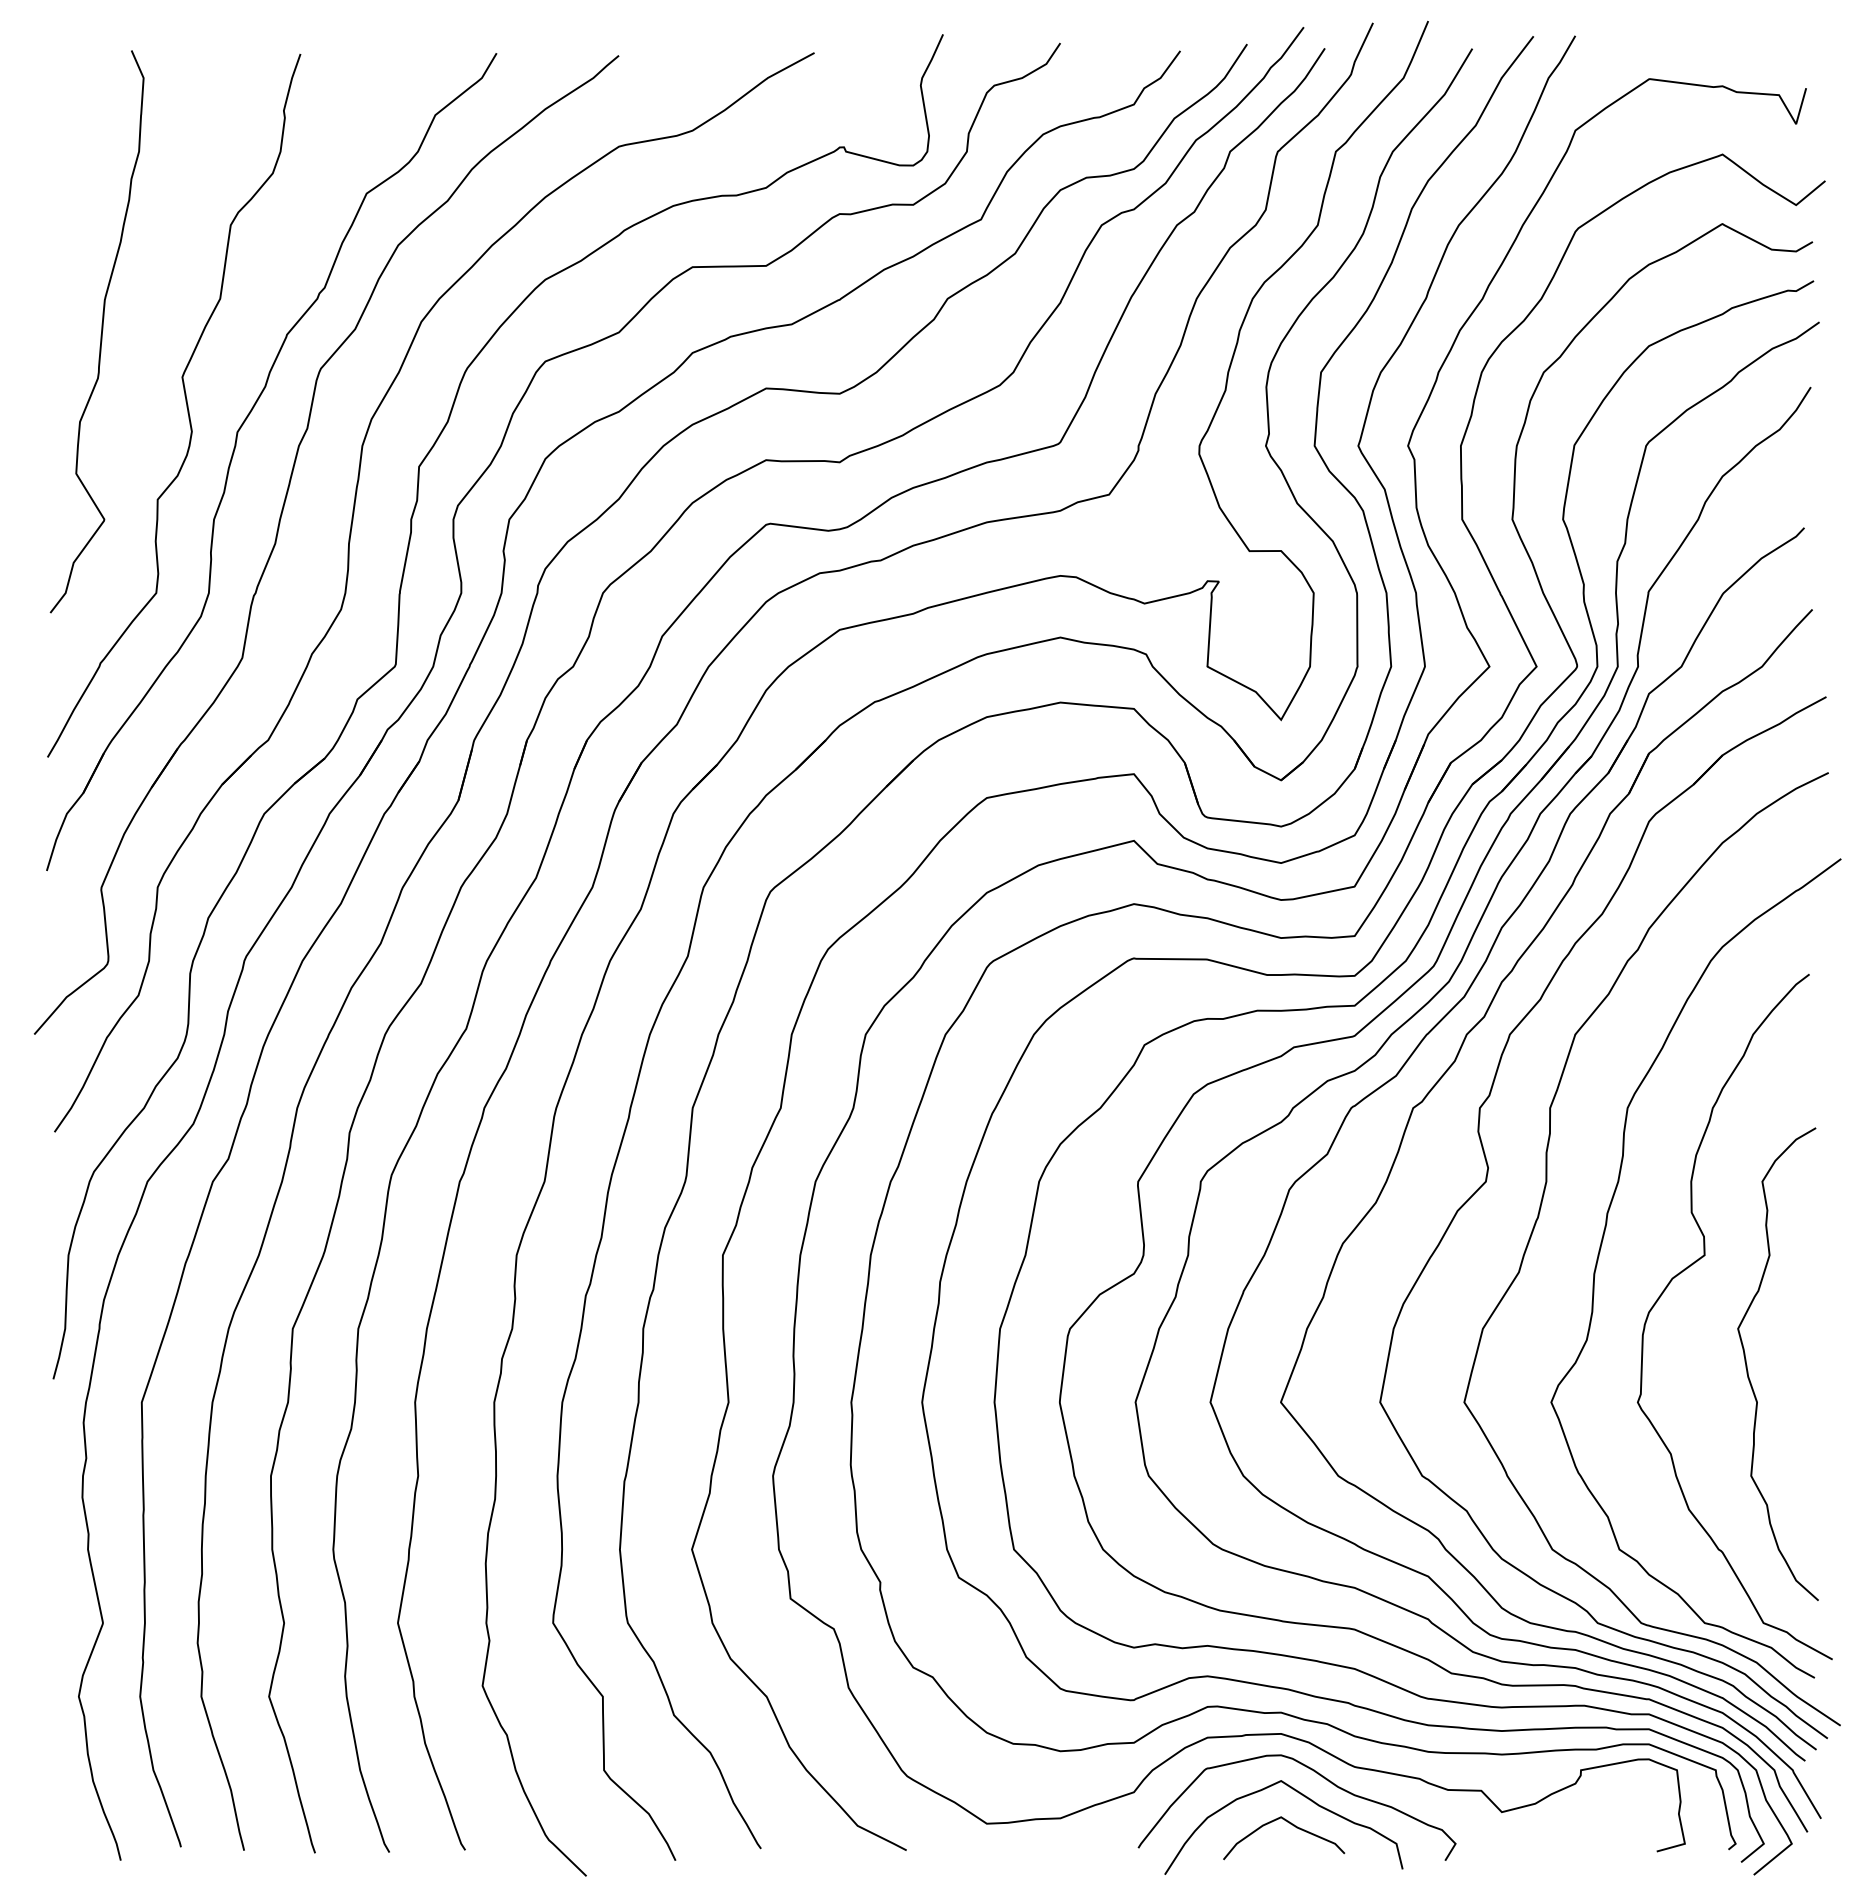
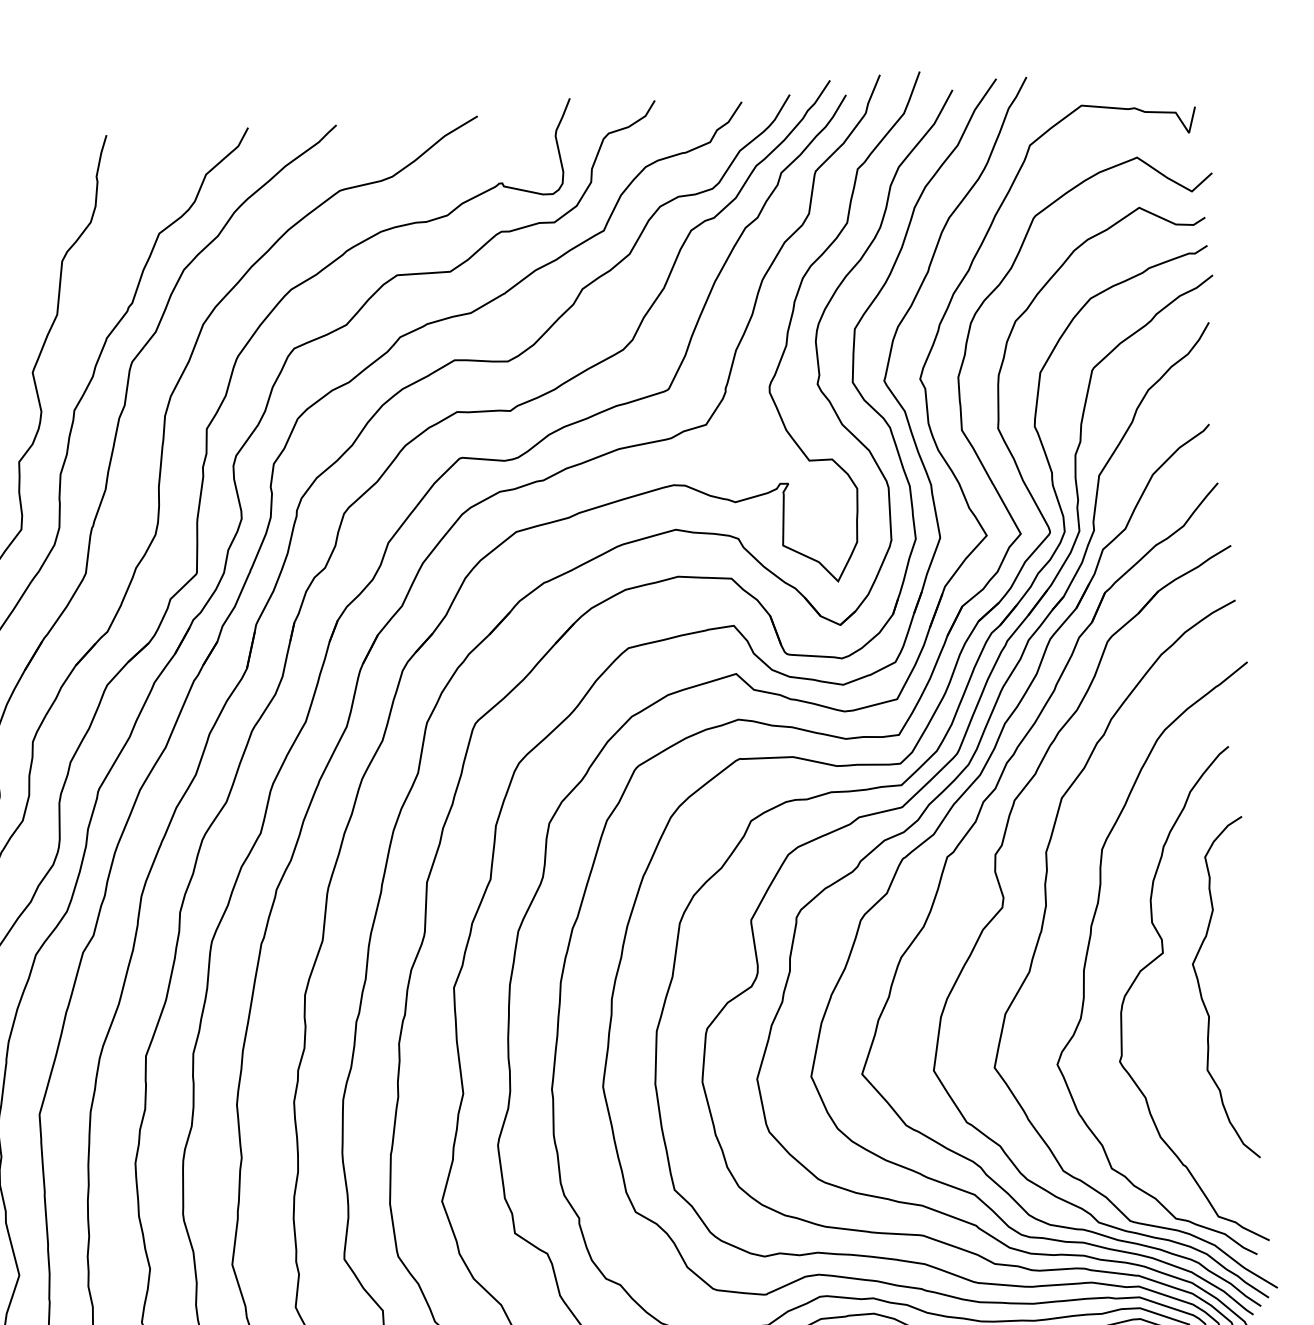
curve: (1748, 1370) -> (1201, 994), moved

